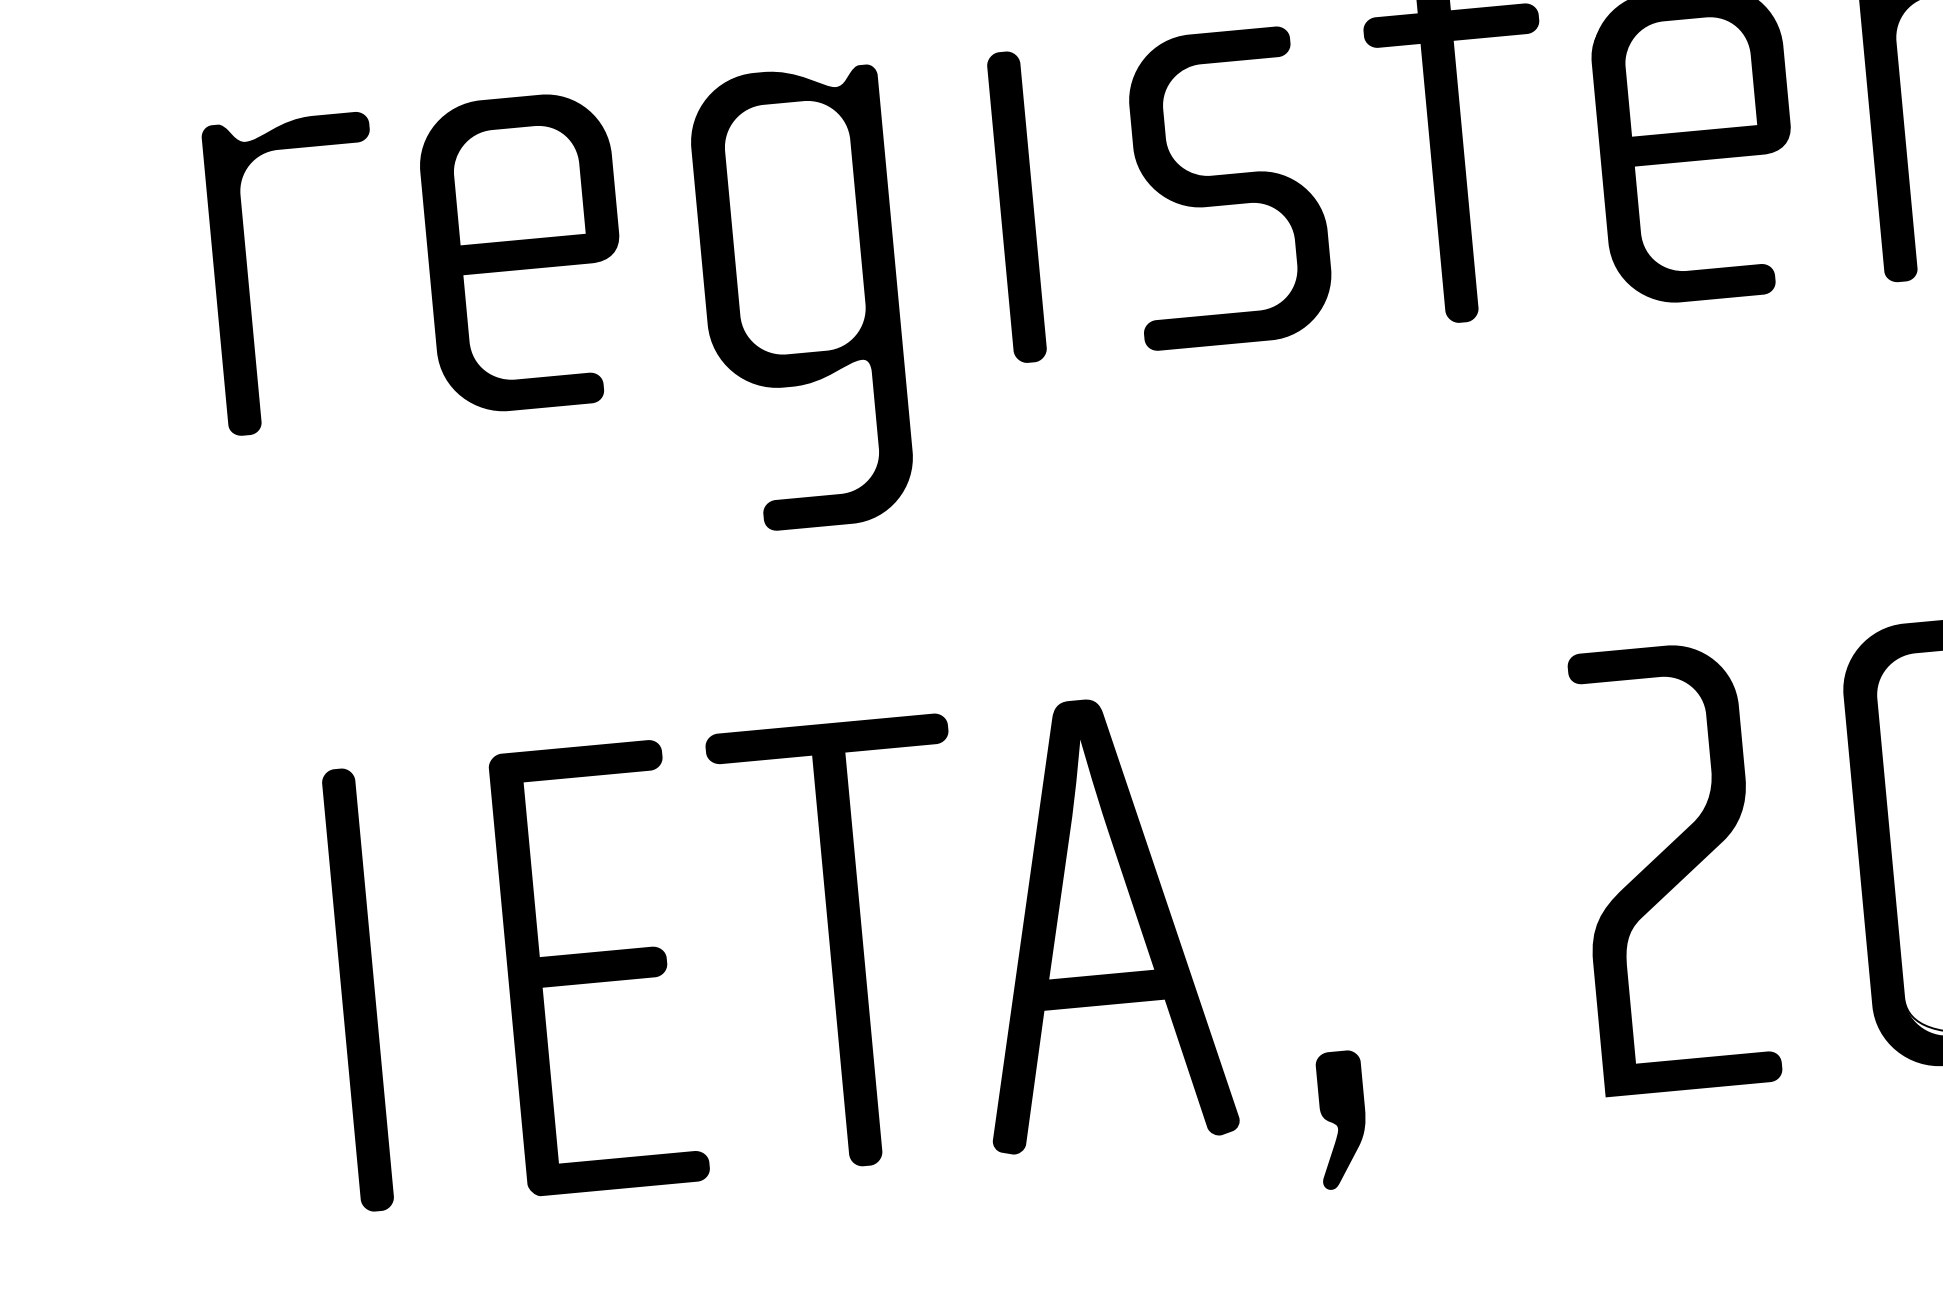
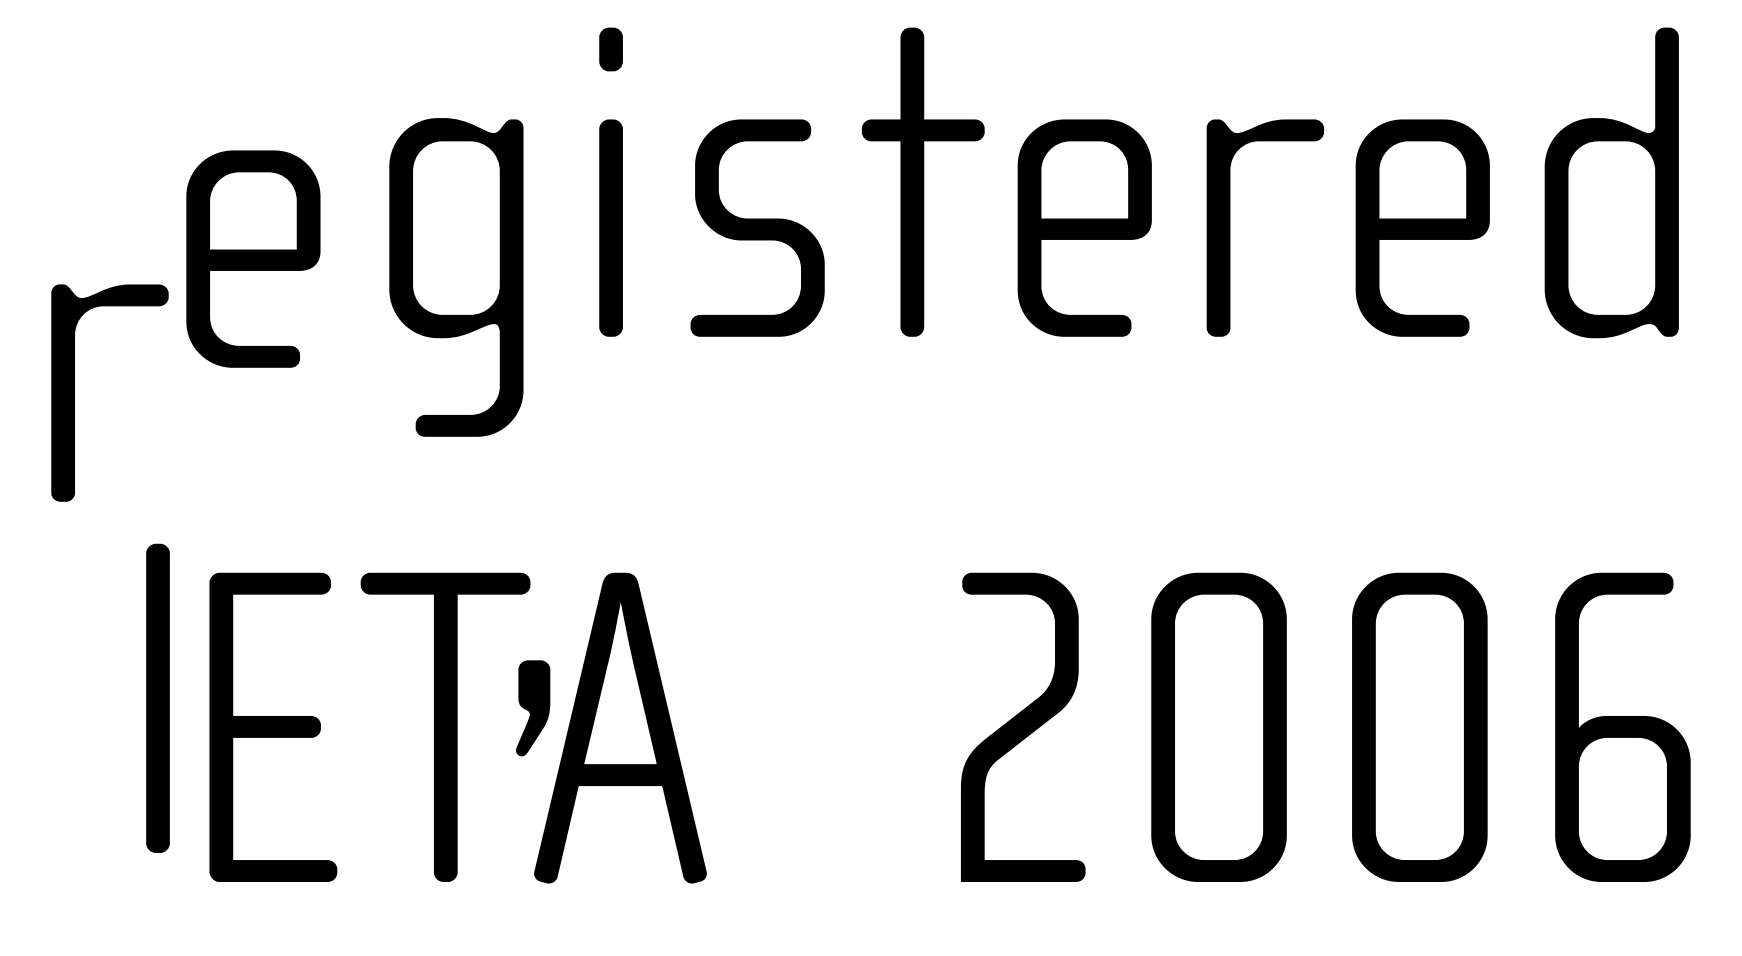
part: (524, 252) -> (253, 258), moved
part: (247, 277) -> (74, 392), moved
part: (357, 988) -> (157, 697), moved
part: (1342, 1120) -> (533, 708), moved

